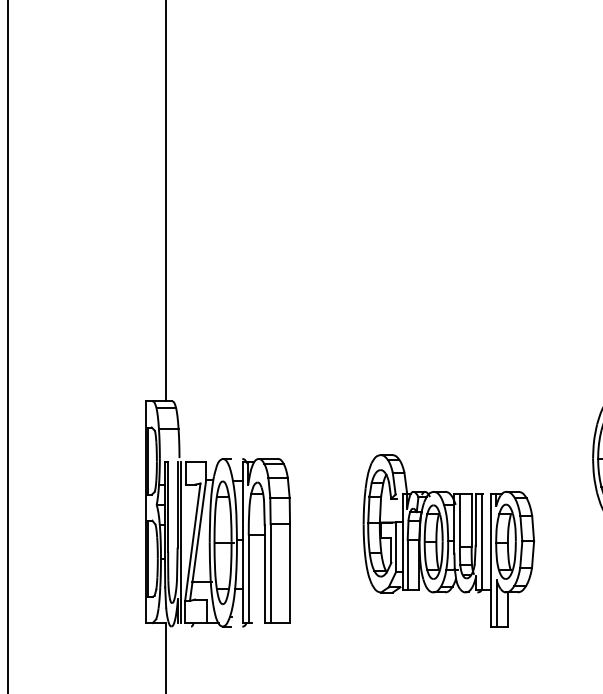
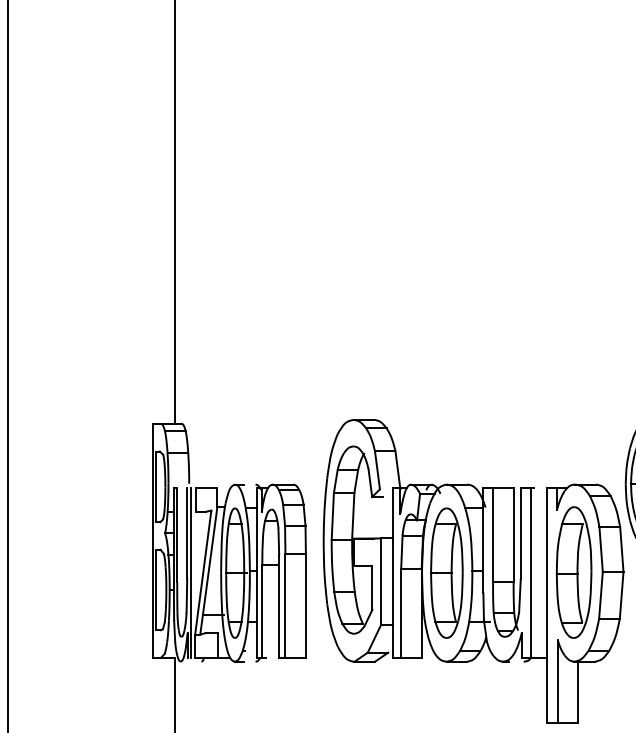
part: (448, 541) -> (473, 571), size x1.67

